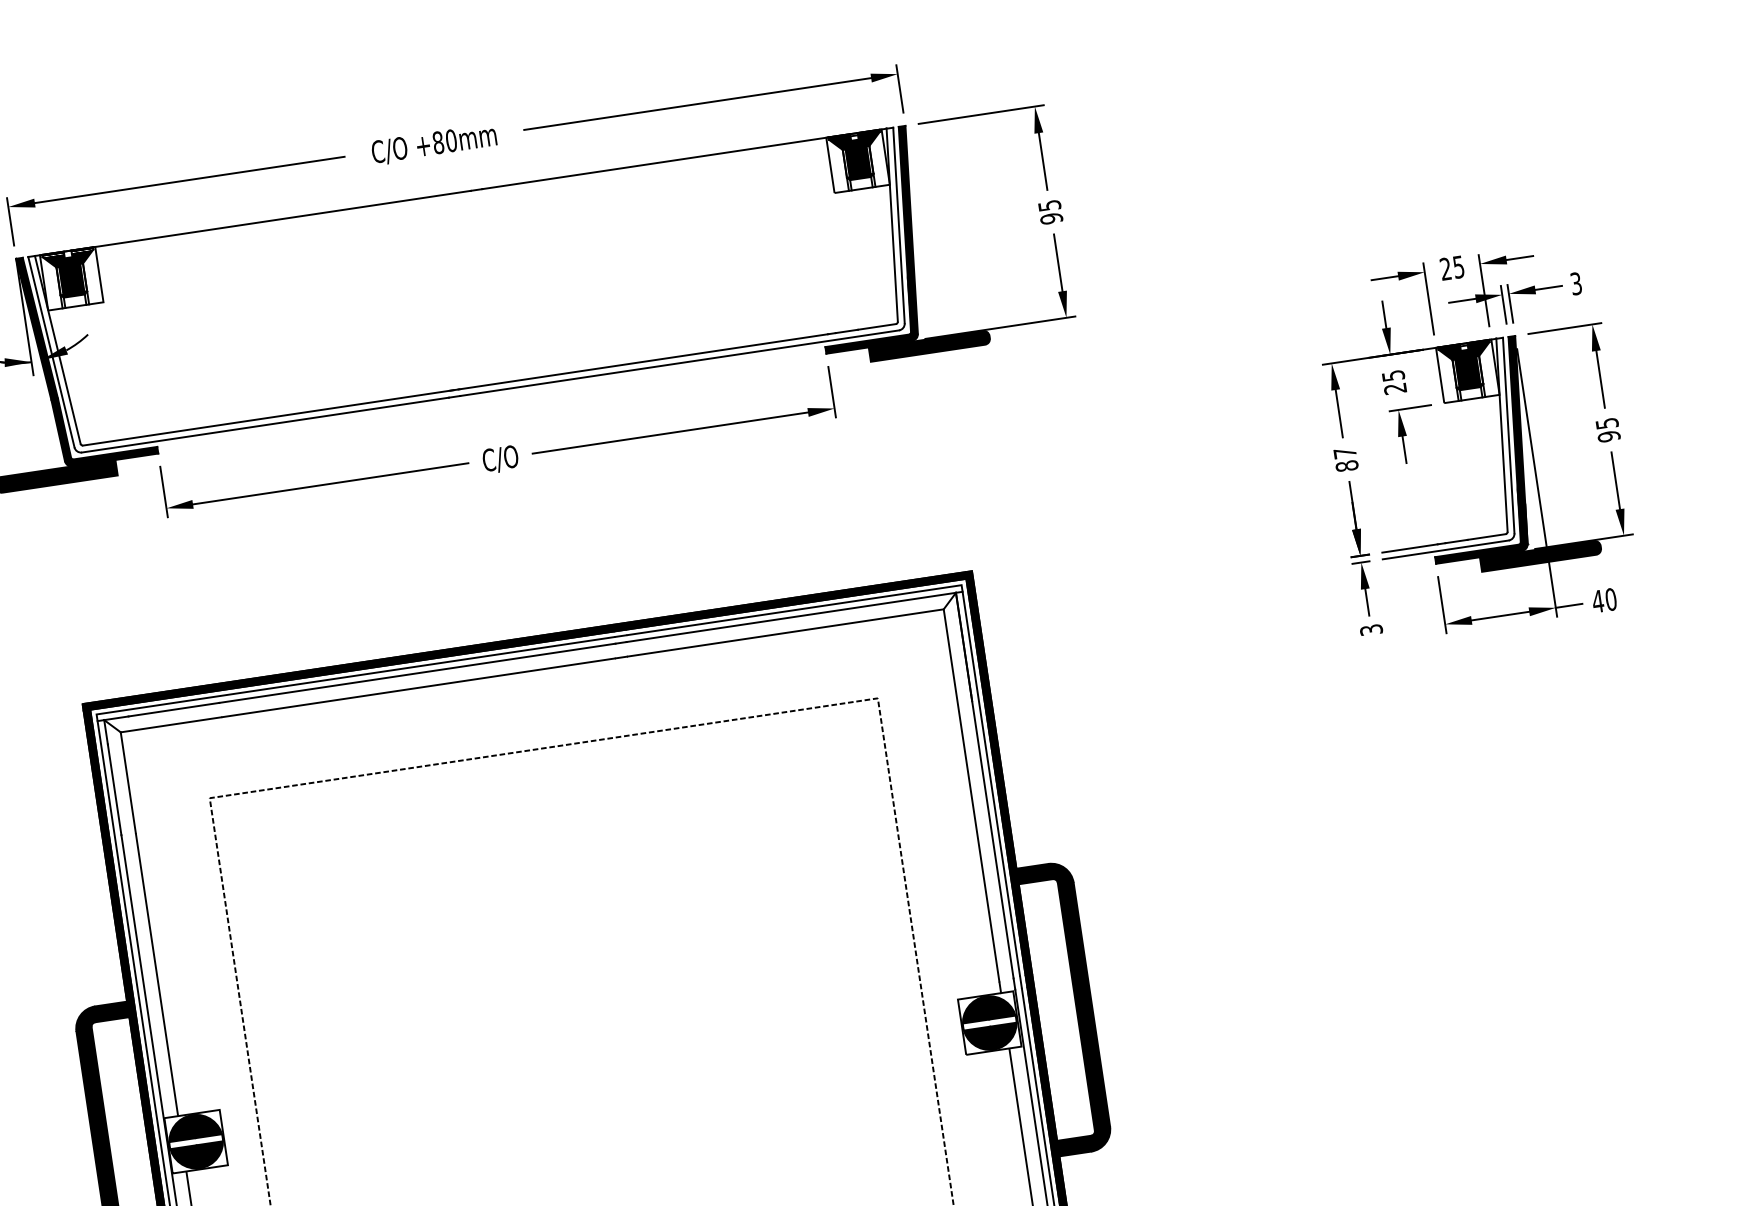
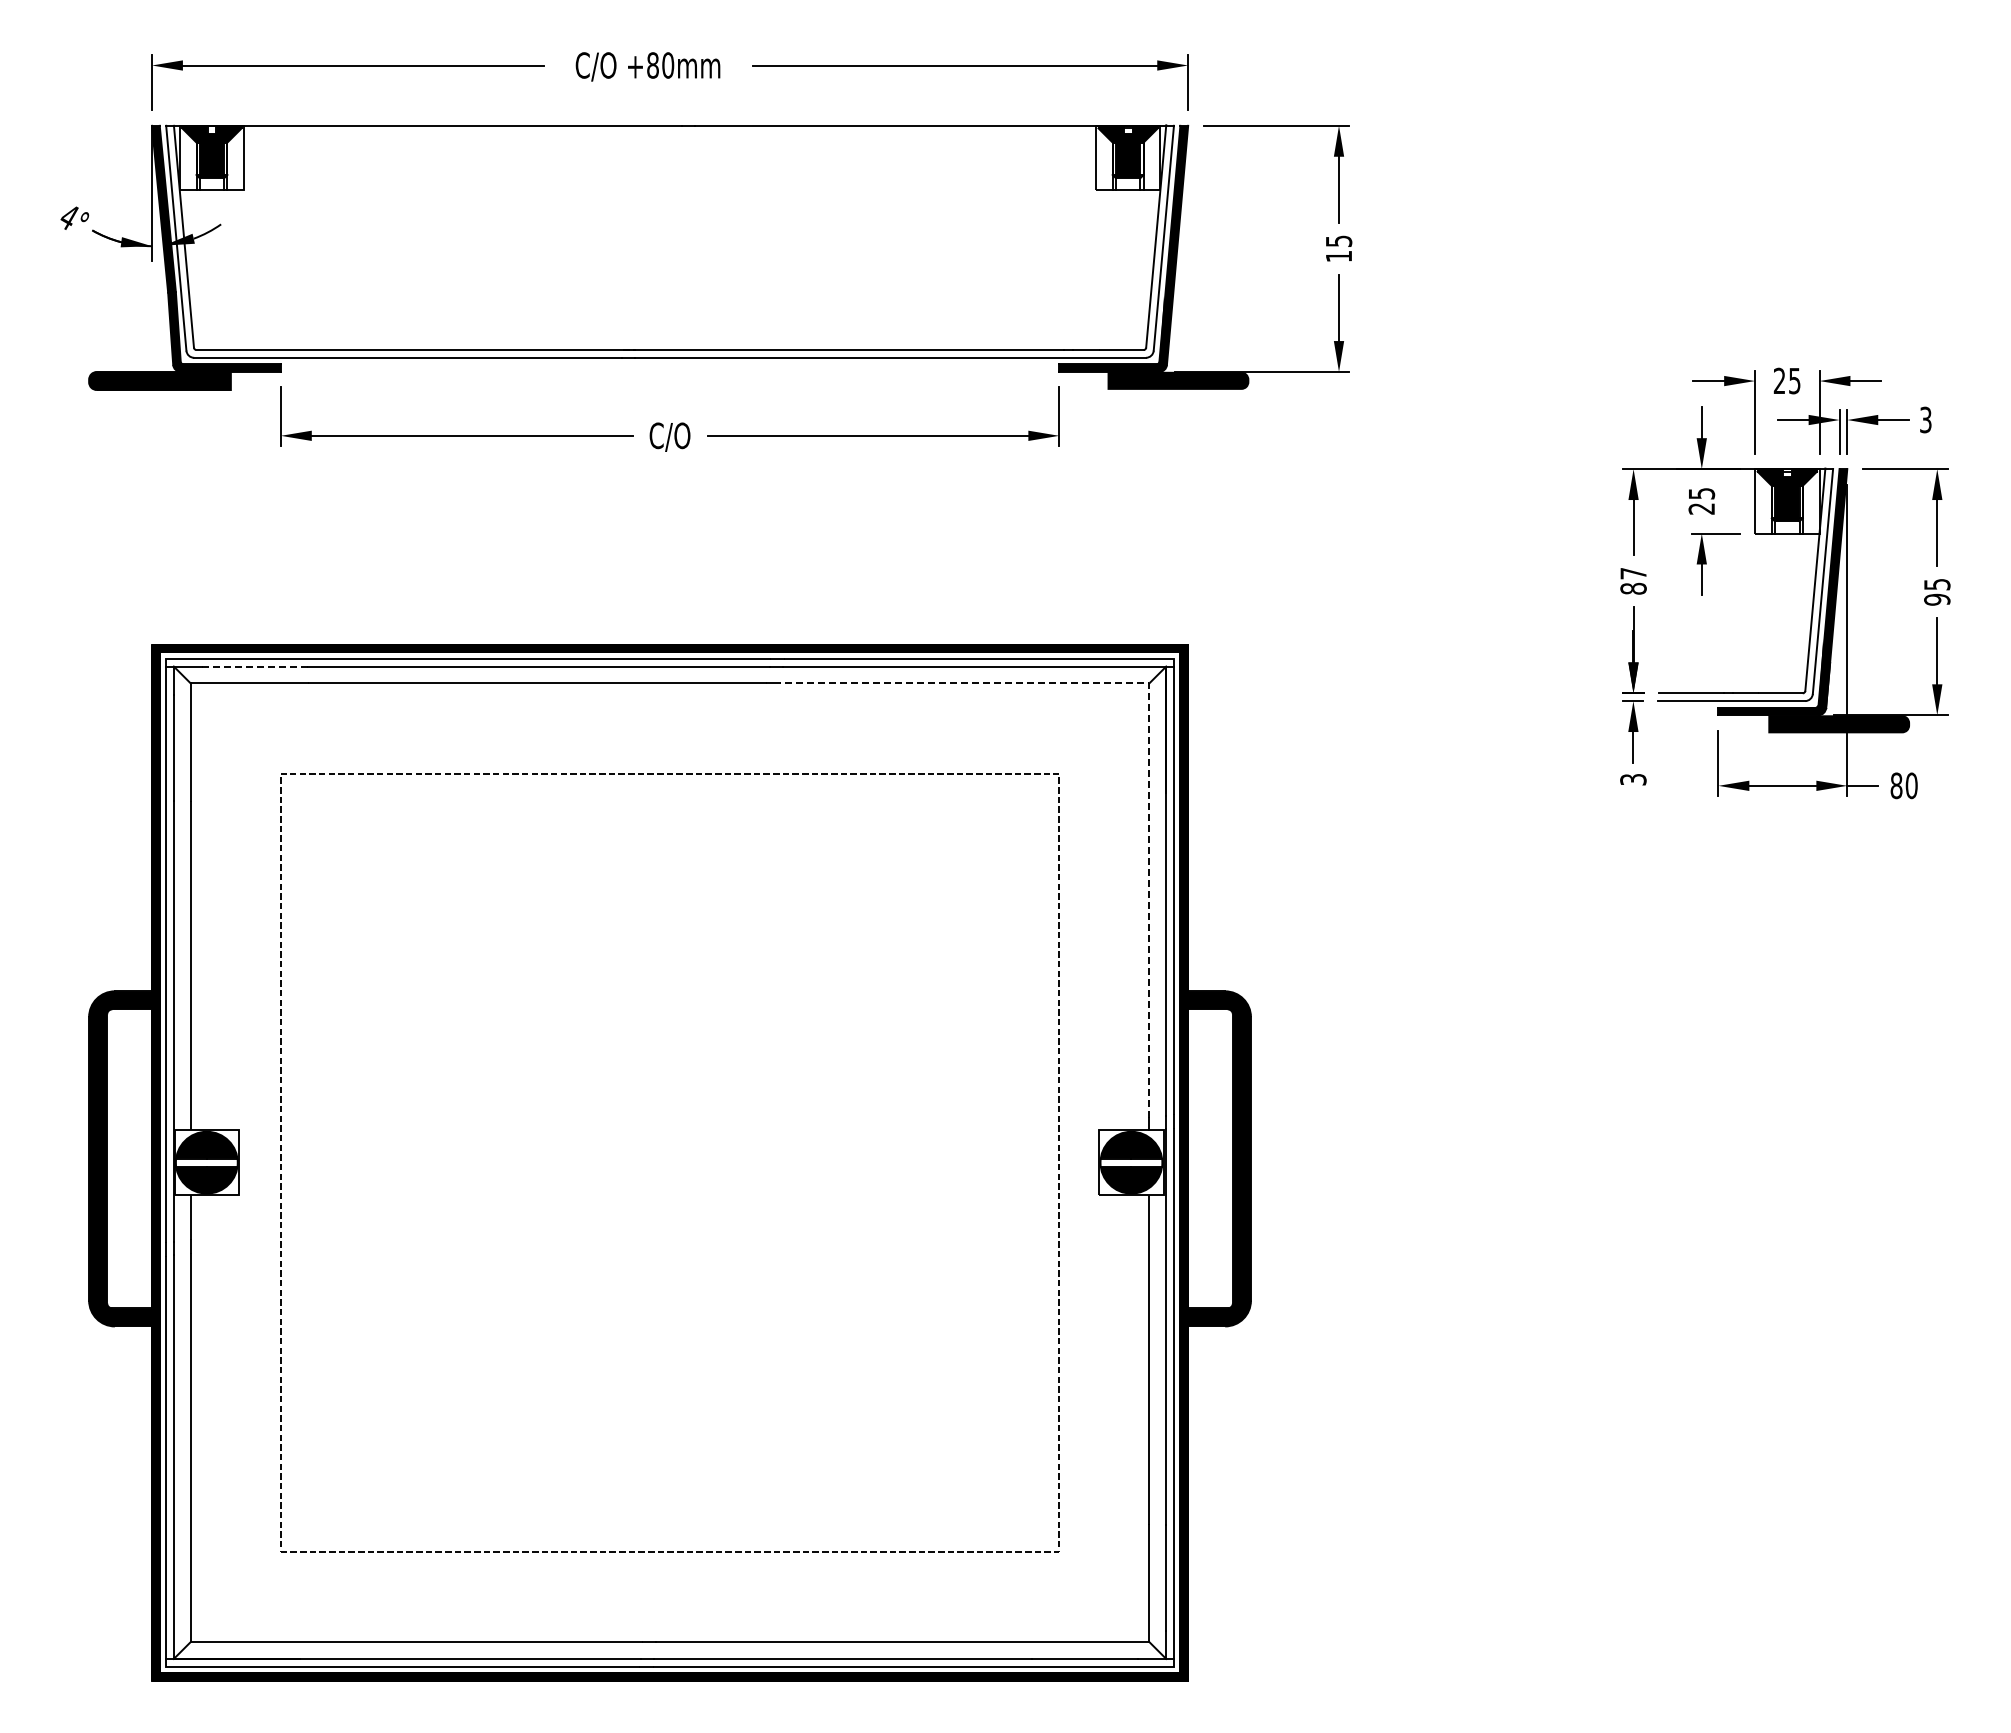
text: (1051, 218) -> (1338, 256), 95 -> 15
text: (1597, 601) -> (1896, 785), 40 -> 80
line: (947, 636) -> (1149, 715), solid -> dashed
line: (174, 709) -> (255, 666), solid -> dashed

